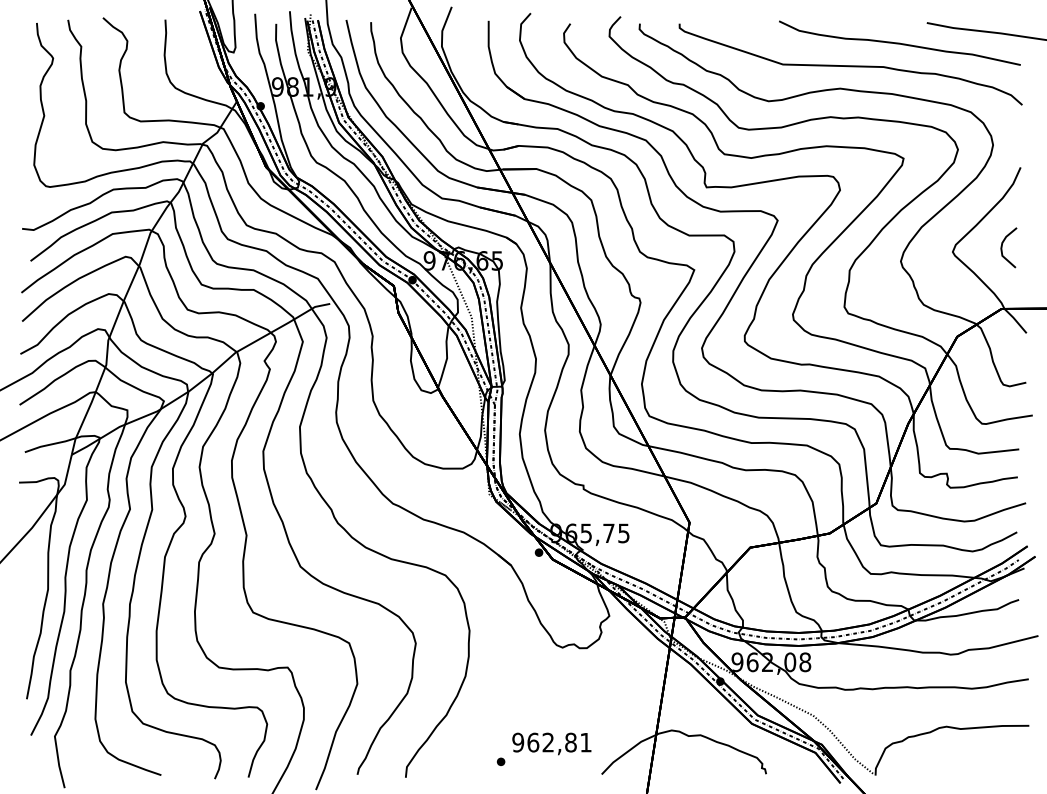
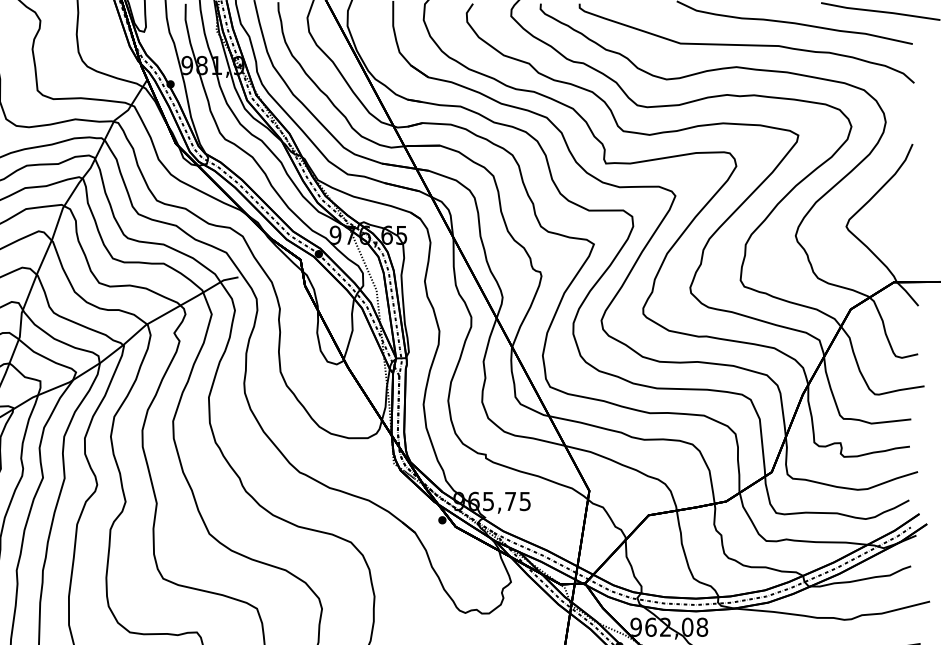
curve: (1002, 247) -> (894, 222), removed

